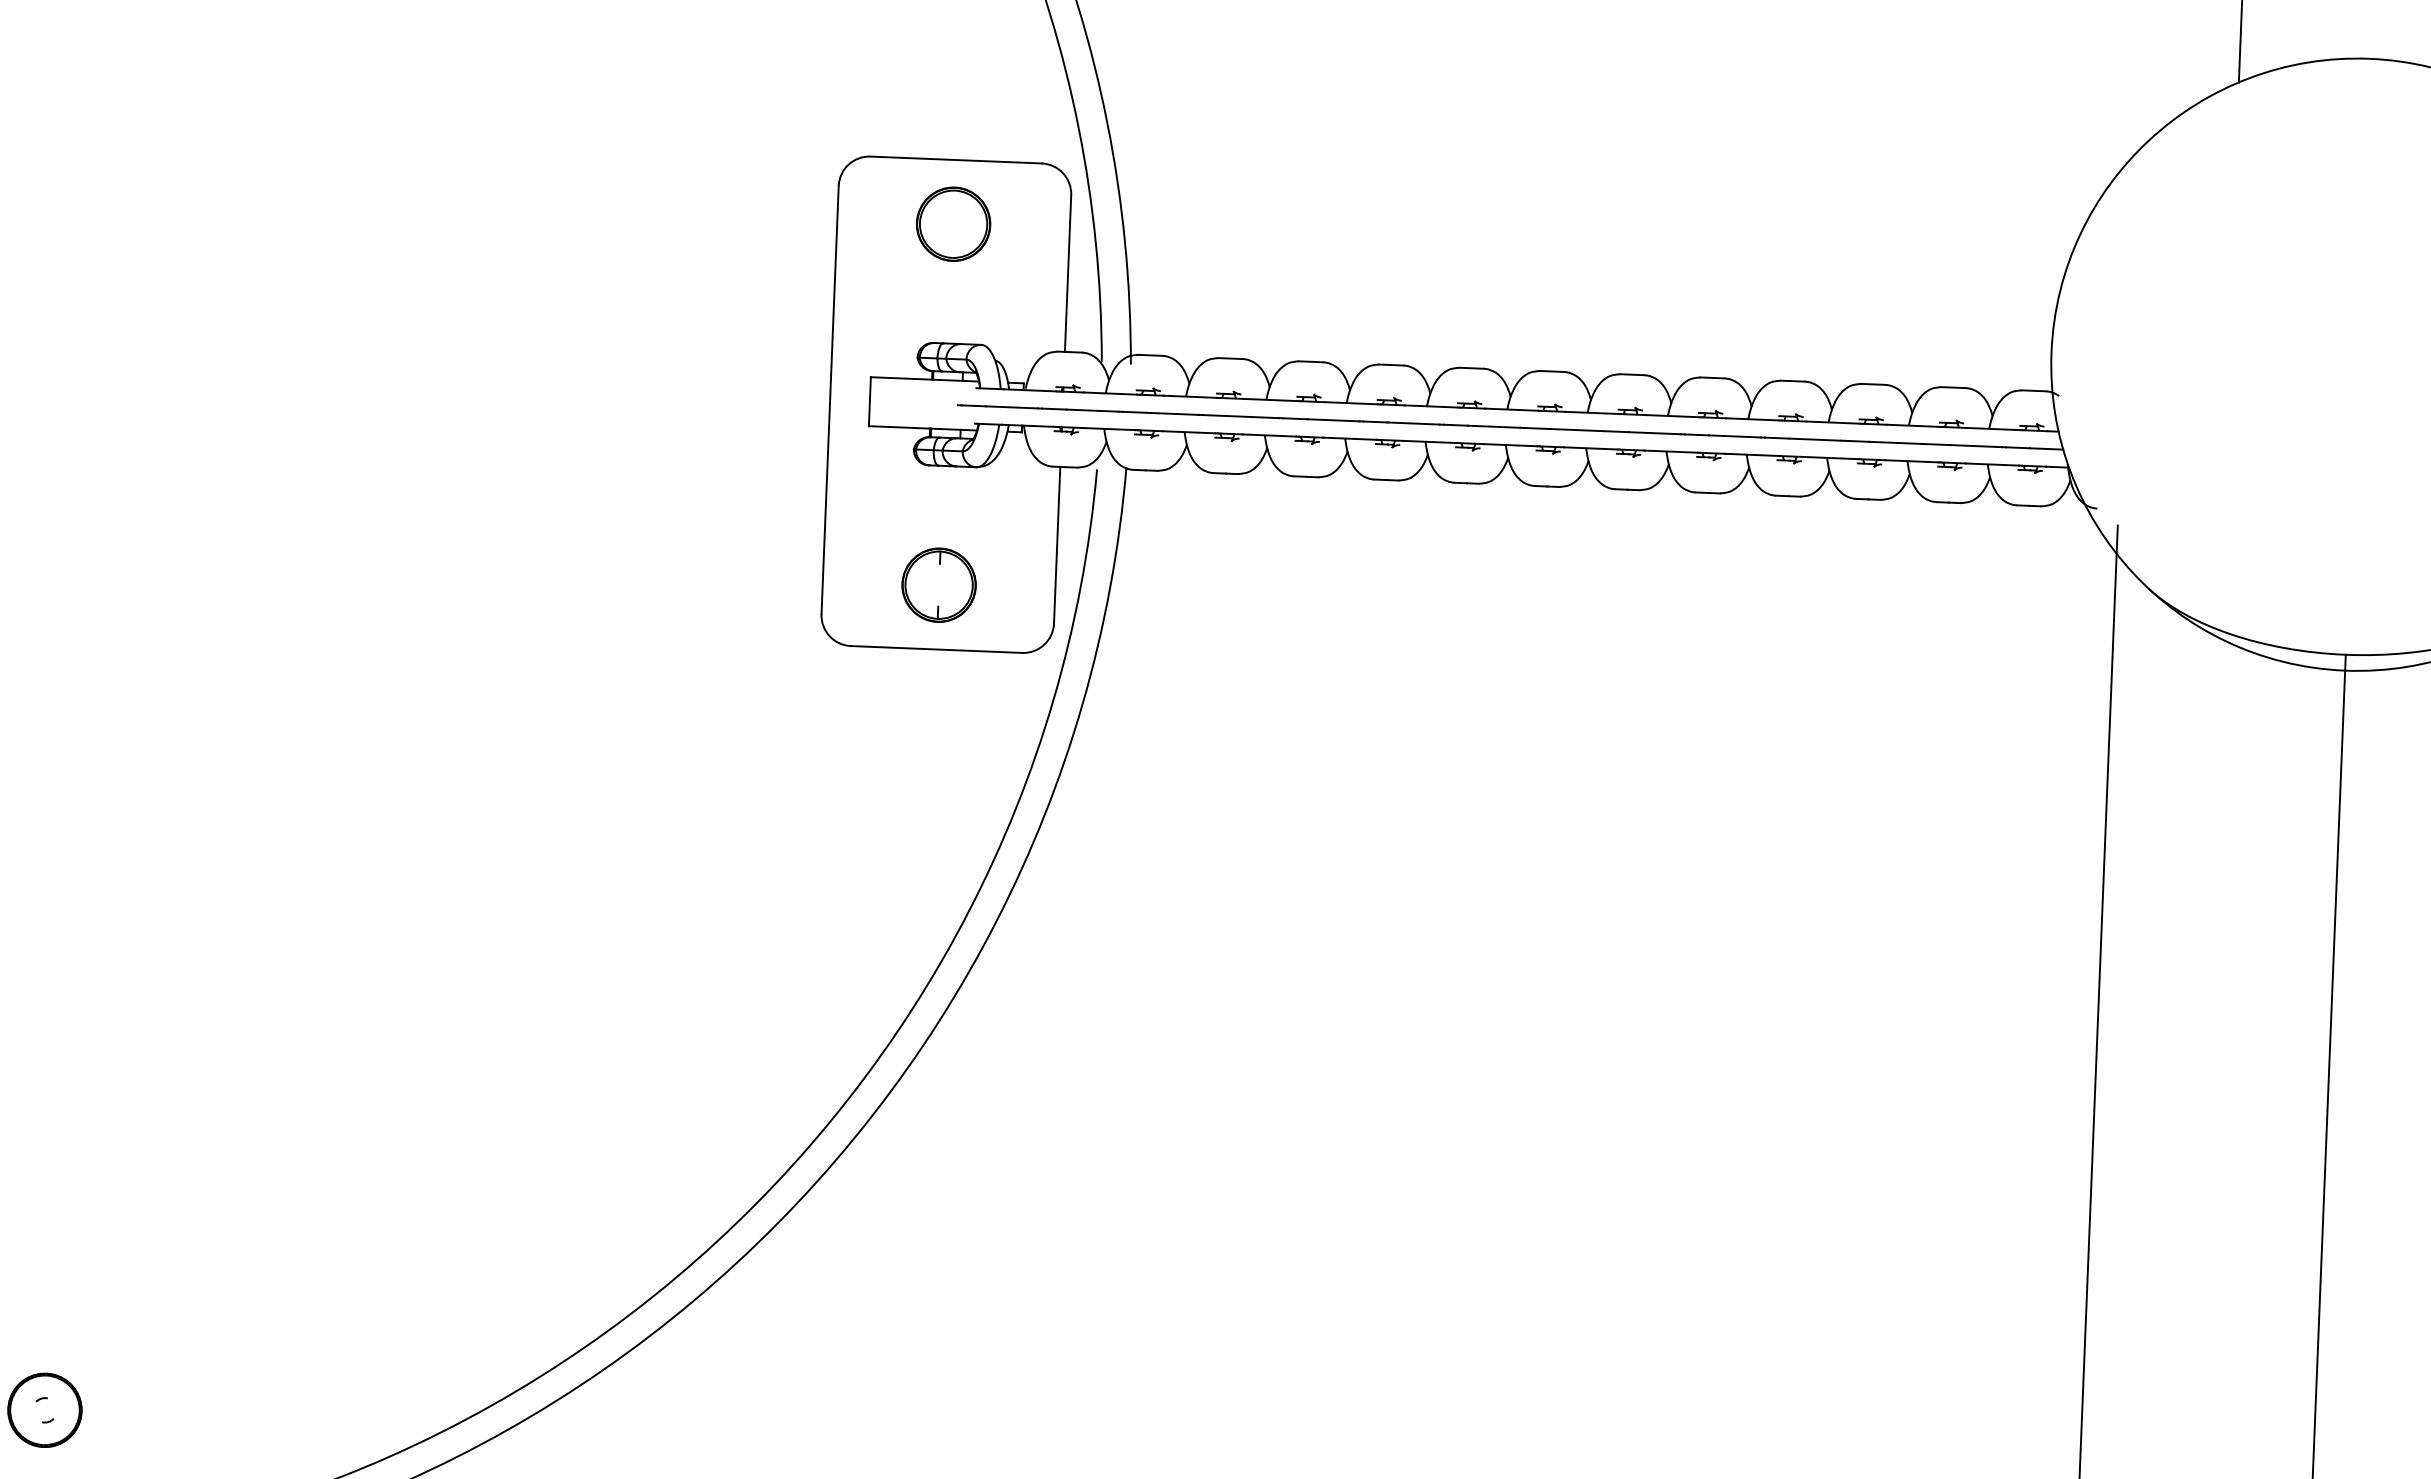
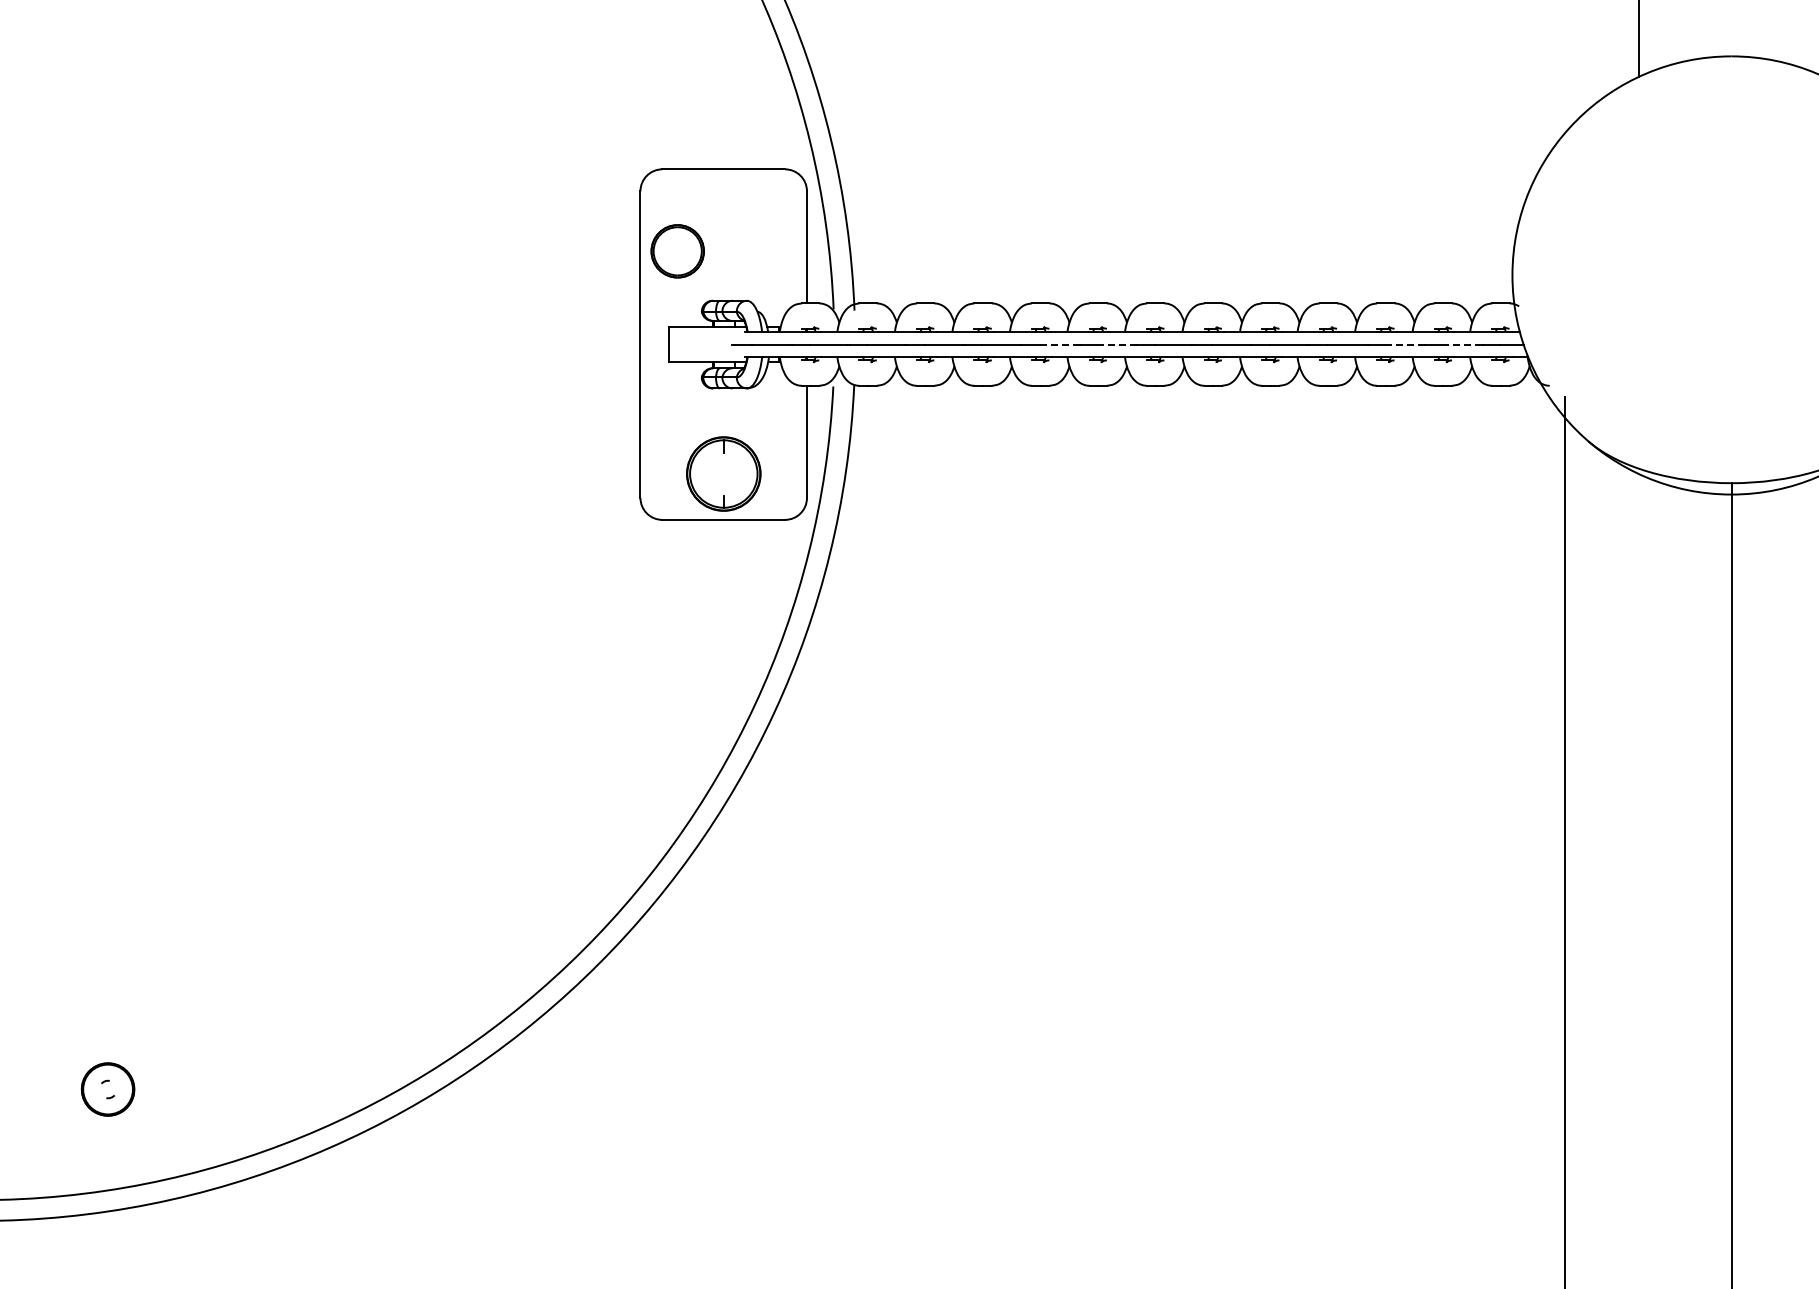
part: (953, 224) -> (677, 251), moved
line: (1413, 423) -> (1058, 344), solid -> dashed
line: (1493, 426) -> (1115, 344), solid -> dashed
line: (1895, 442) -> (1403, 344), solid -> dashed
line: (1976, 445) -> (1461, 344), solid -> dashed
part: (938, 584) -> (723, 473), size x1.4

